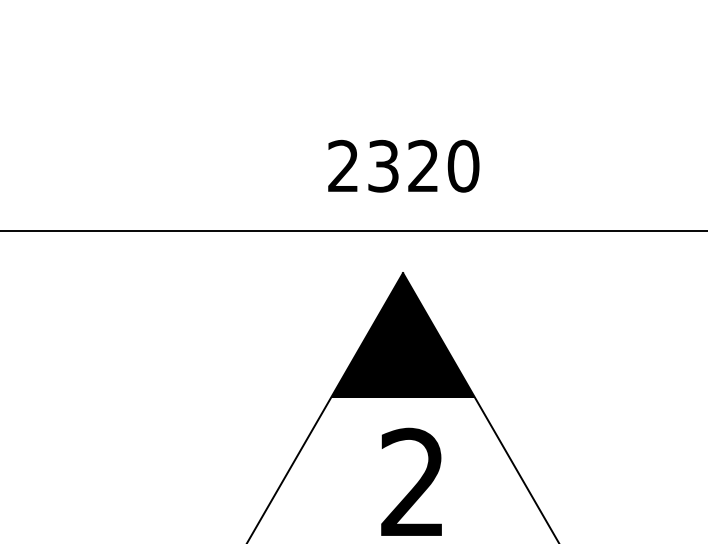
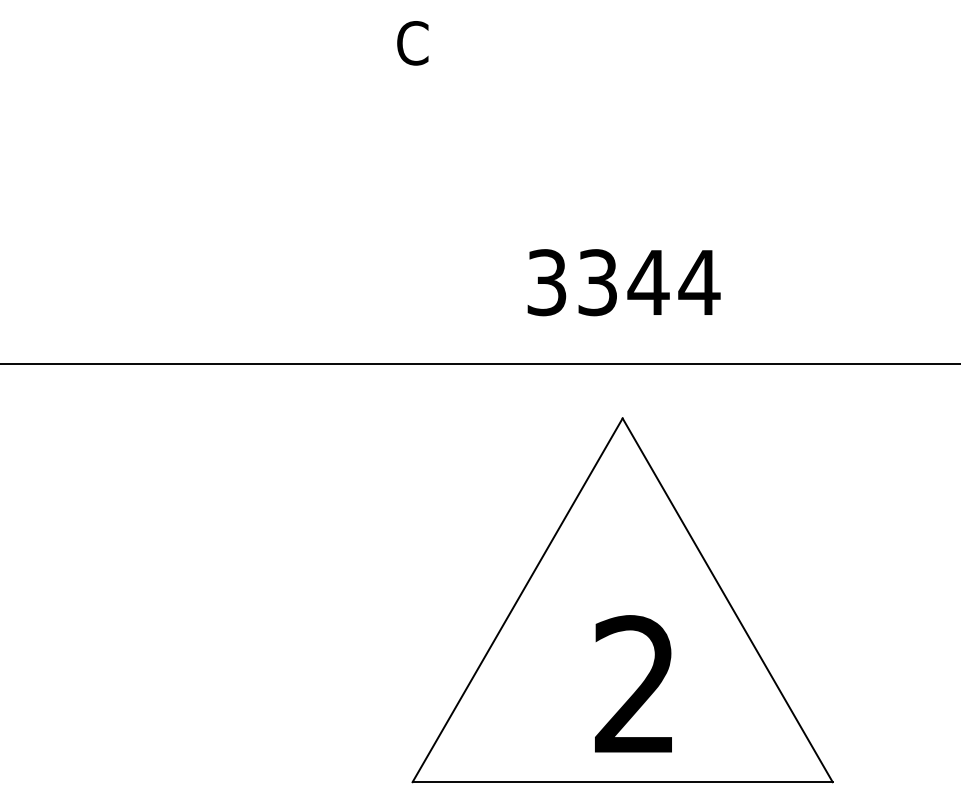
text: (403, 166) -> (623, 282), 2320 -> 3344
fill: (402, 335) -> (622, 497), removed

